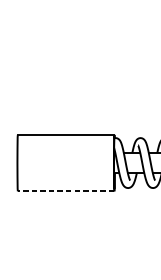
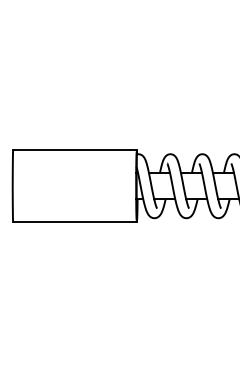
line: (66, 191) -> (75, 222), dashed -> solid

